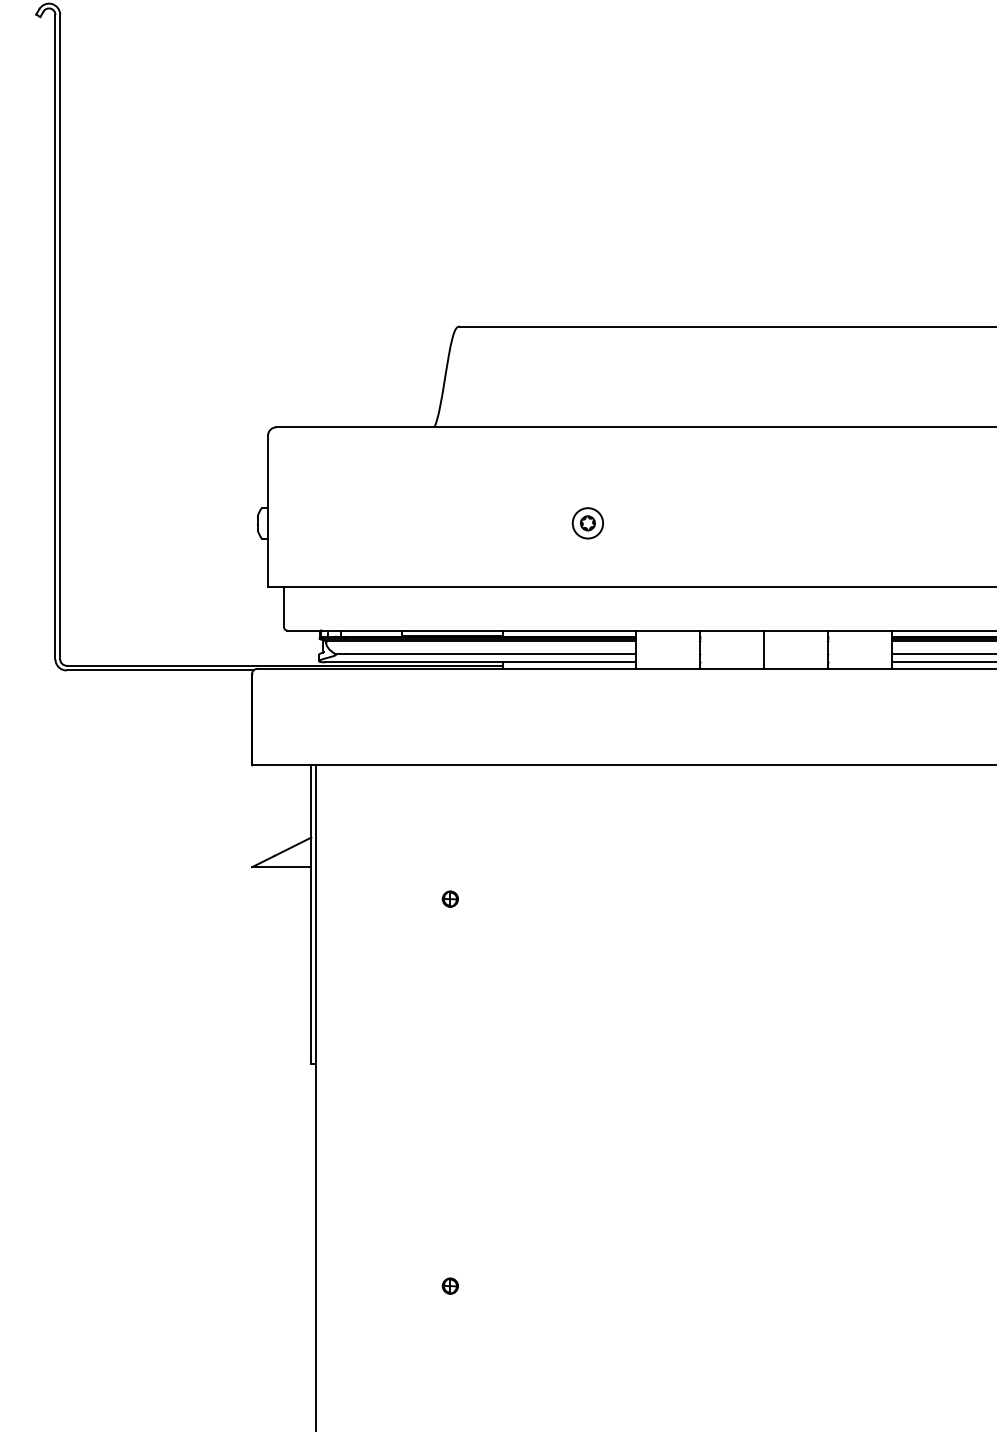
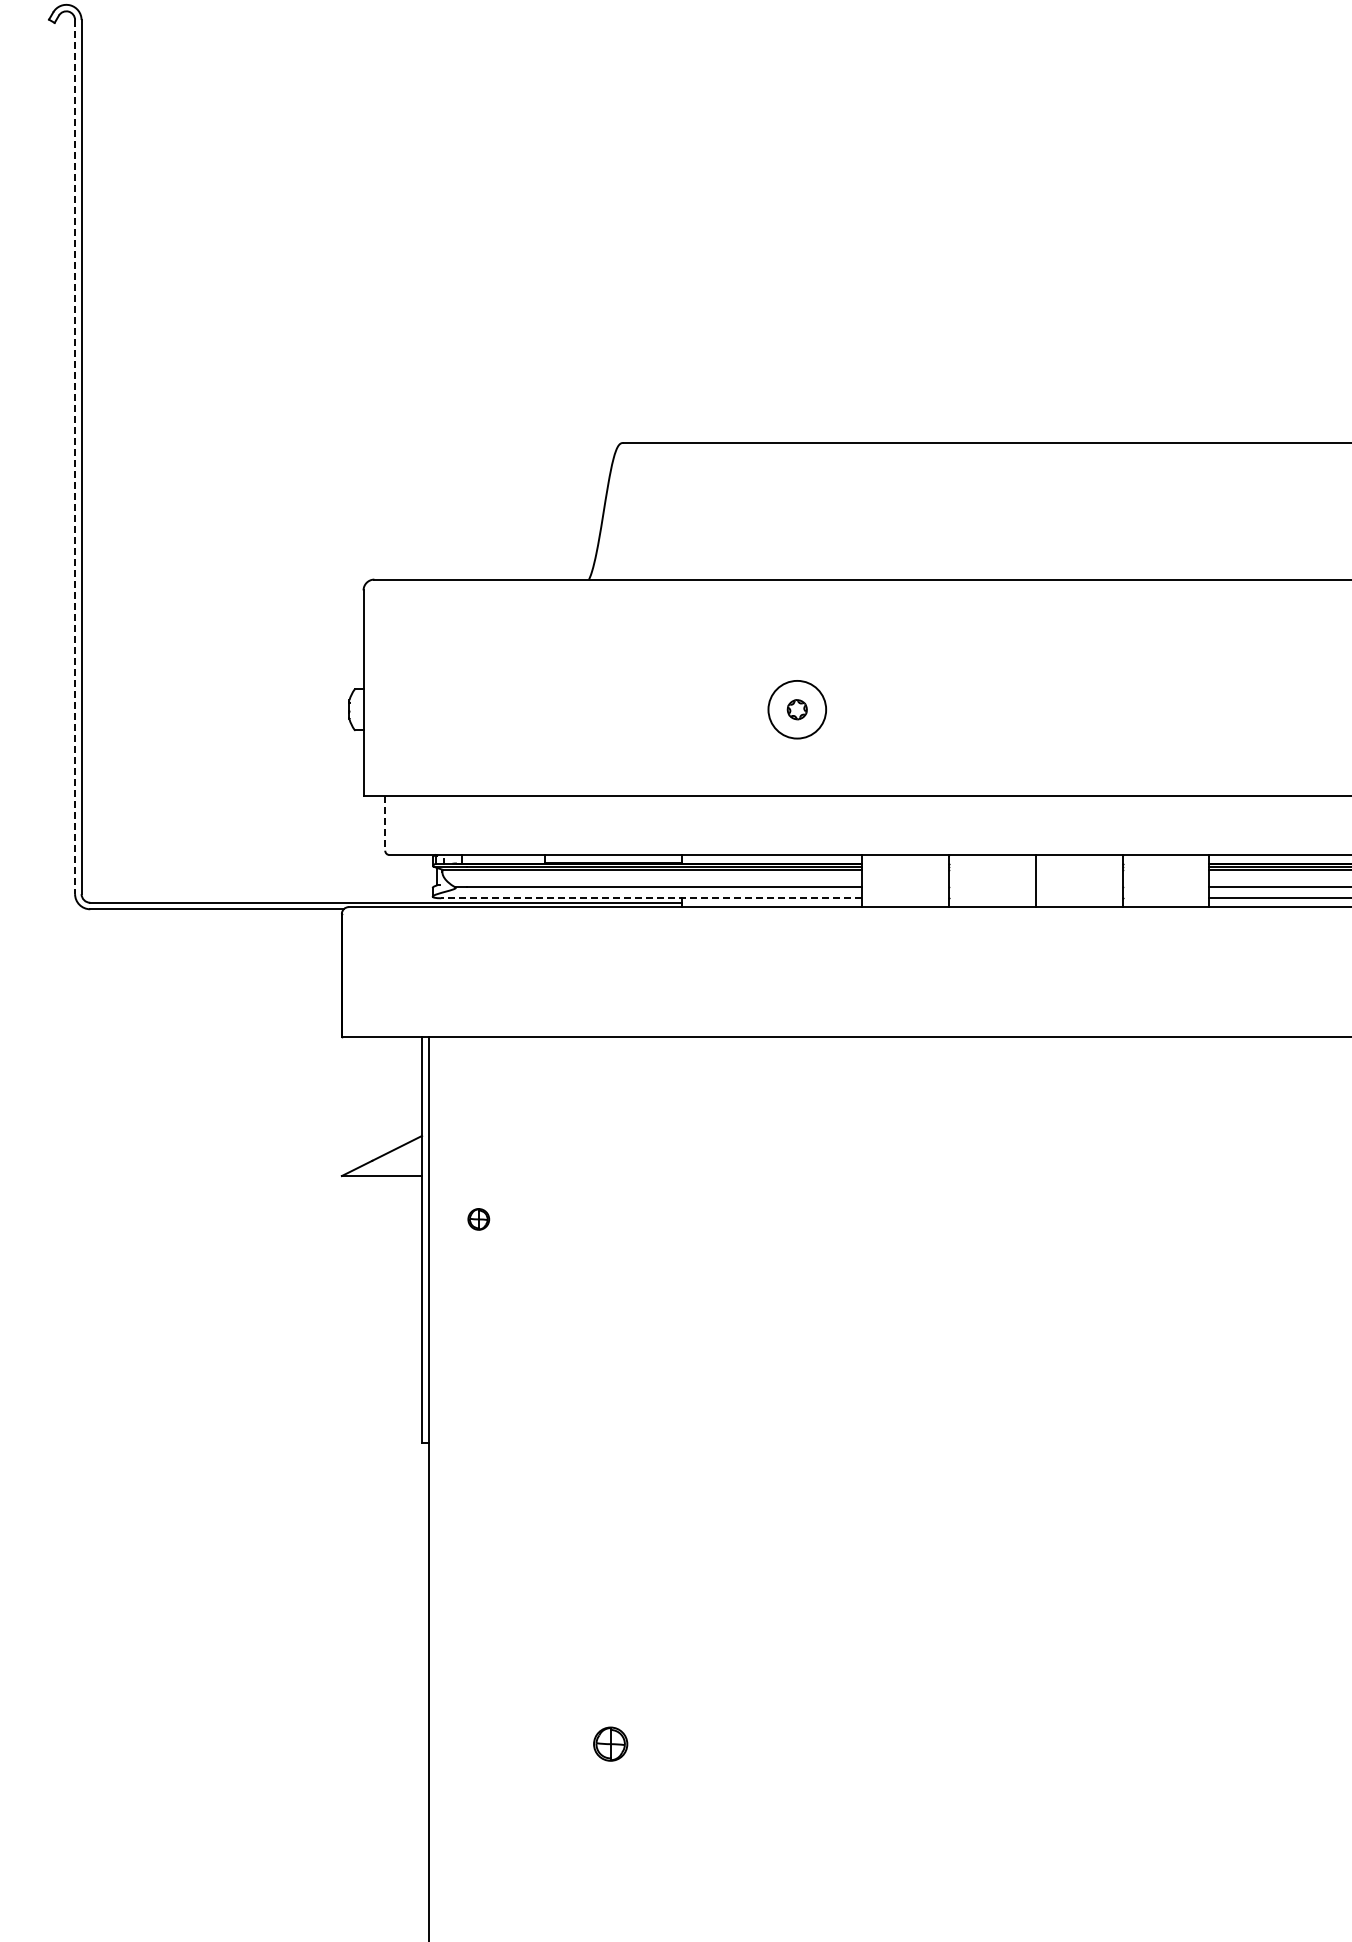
line: (55, 337) -> (75, 457), solid -> dashed
circle: (587, 523) -> (796, 709), size x1.4
line: (284, 607) -> (385, 824), solid -> dashed
line: (480, 662) -> (651, 898), solid -> dashed
part: (450, 899) -> (478, 1219), moved
part: (450, 1286) -> (610, 1744), size x1.6

